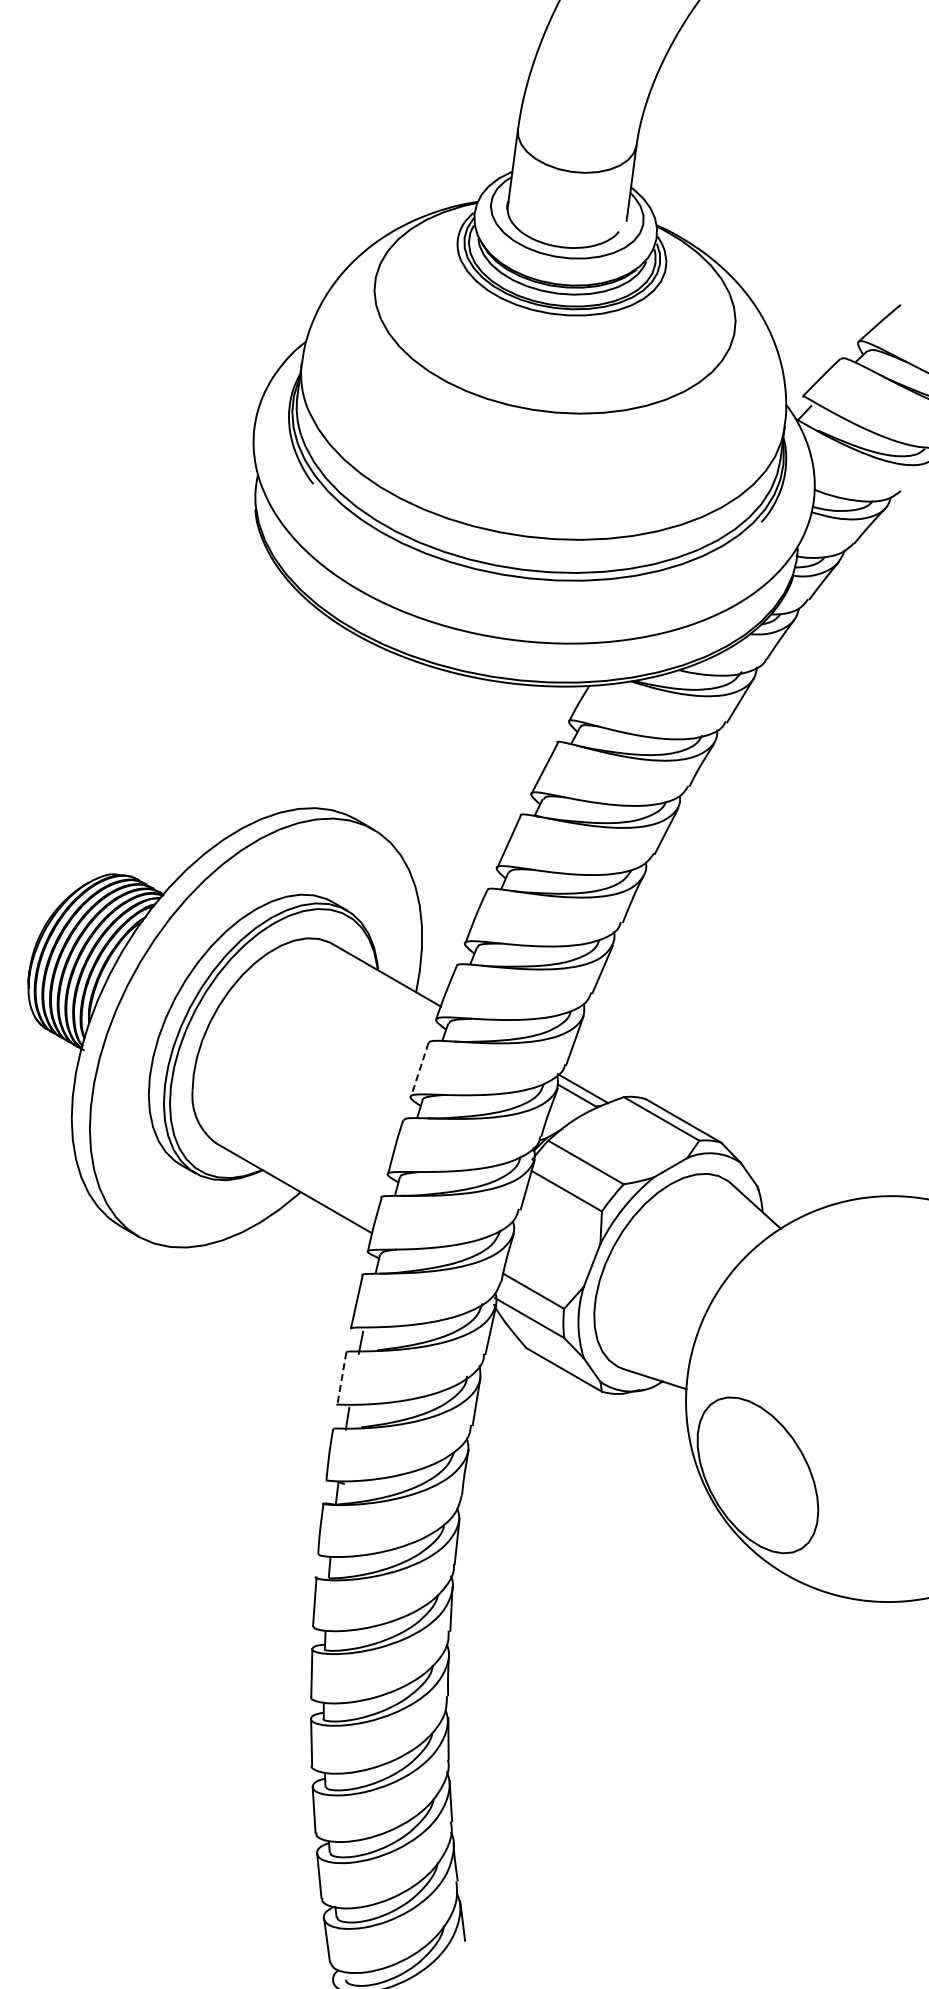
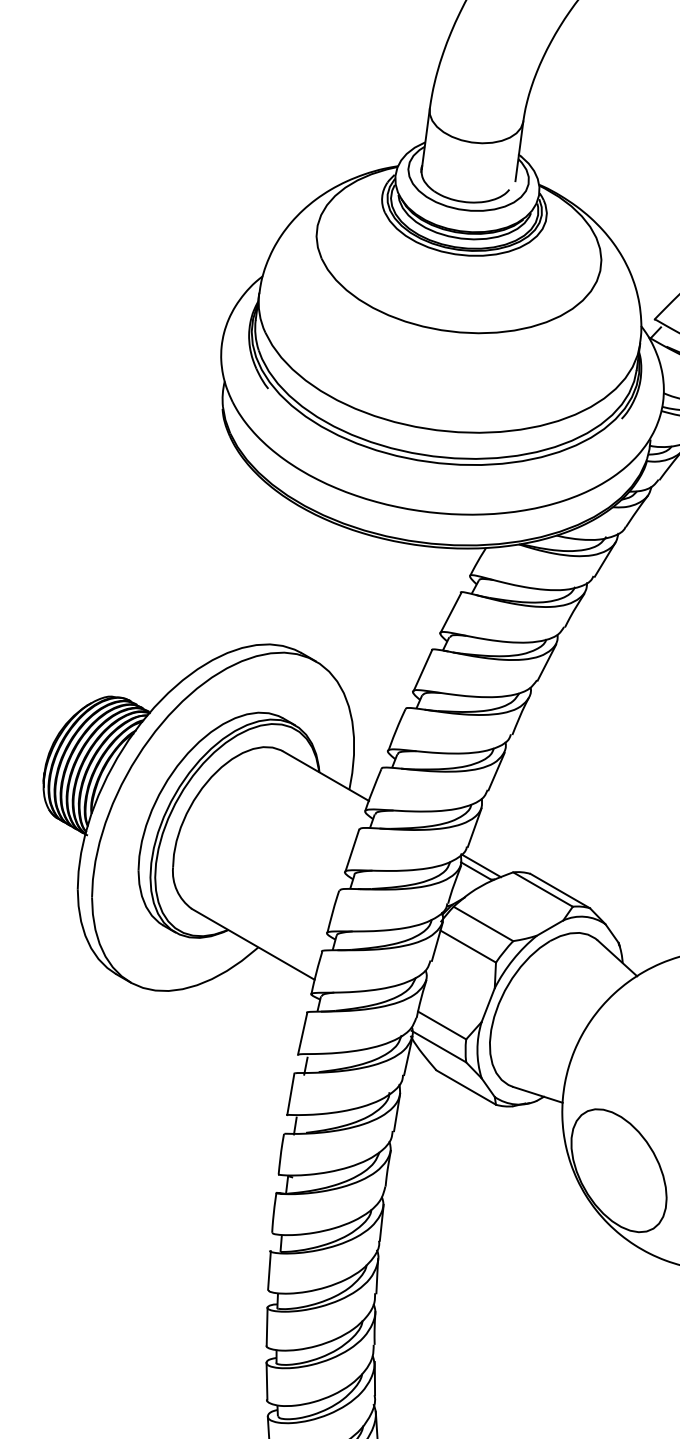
line: (419, 1070) -> (352, 851), dashed -> solid
line: (341, 1378) -> (290, 1094), dashed -> solid

